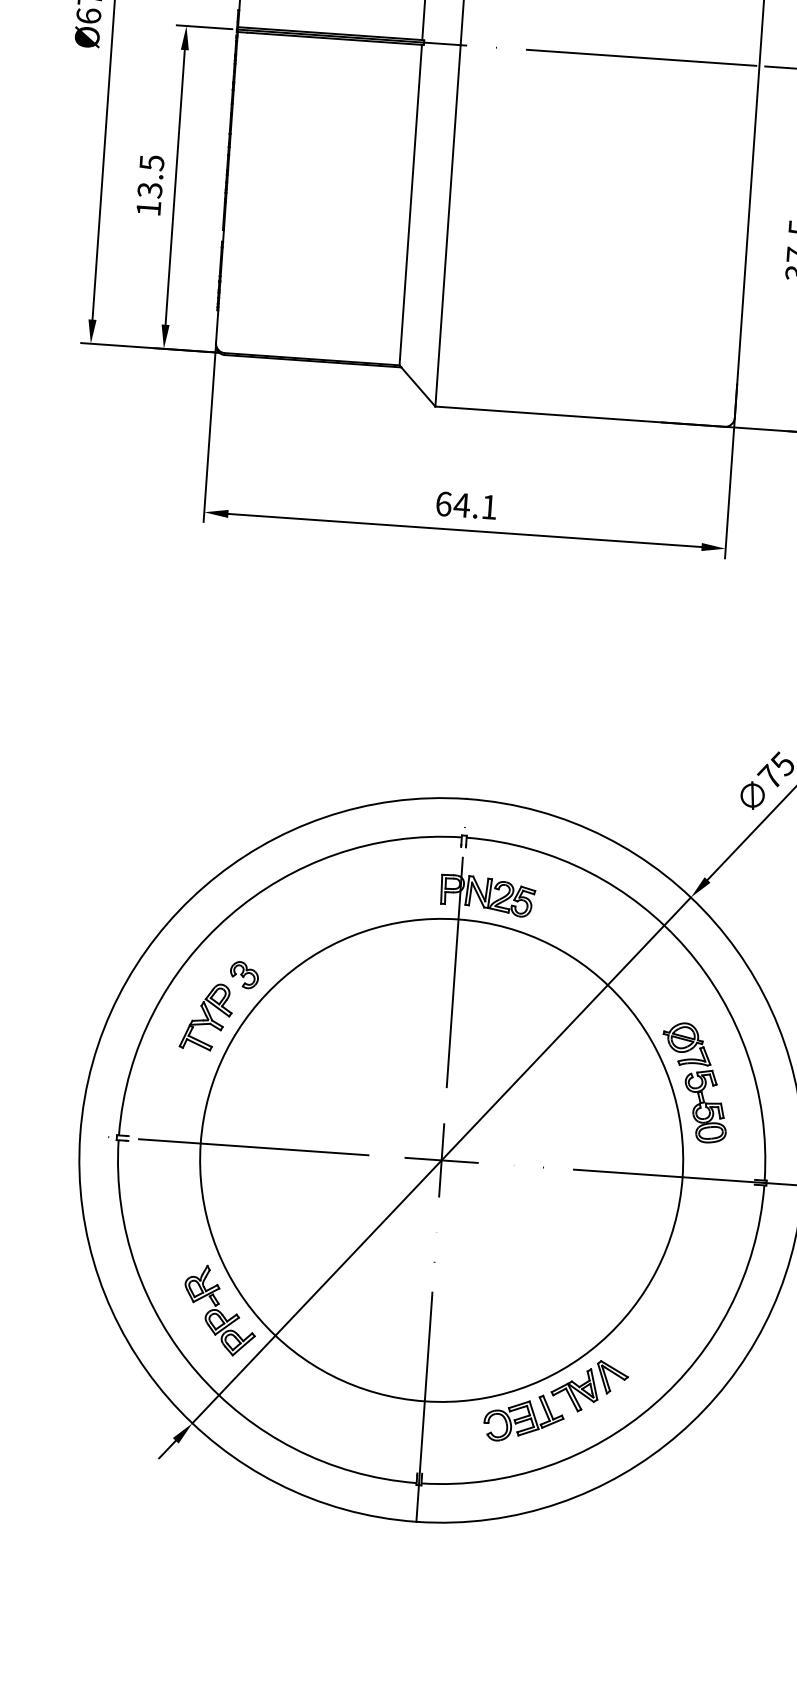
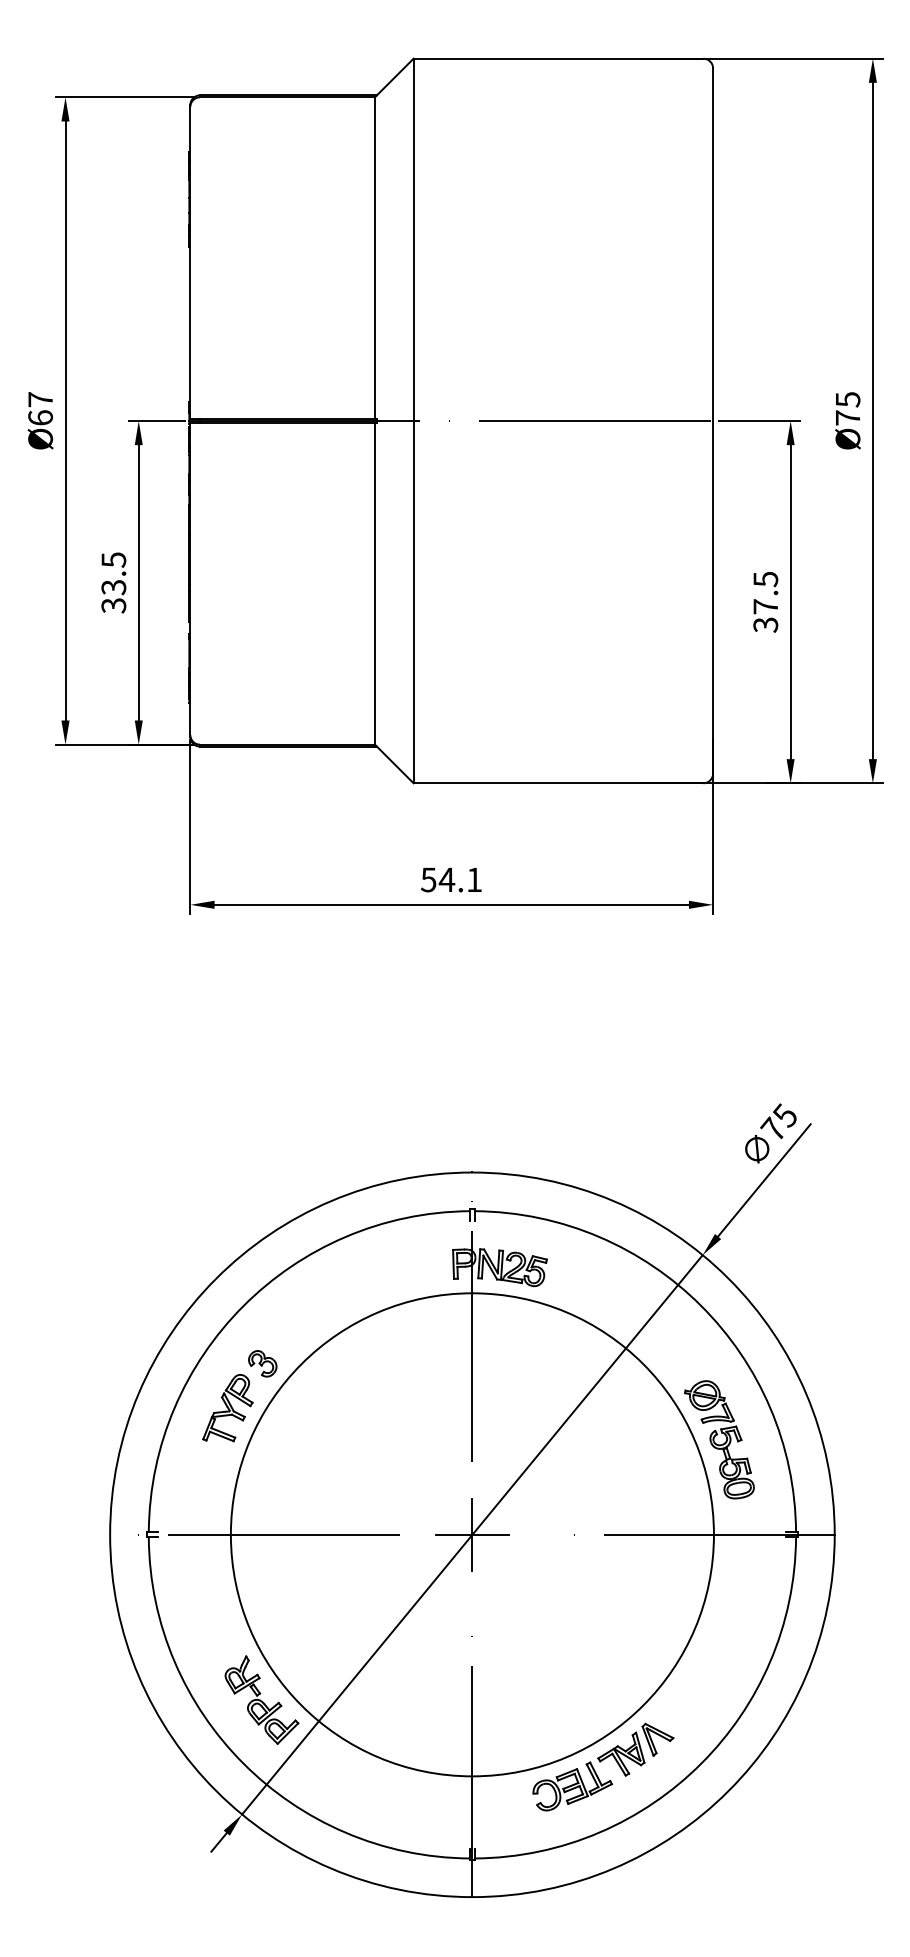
text: (148, 208) -> (113, 605), 13.5 -> 33.5
text: (443, 503) -> (428, 879), 64.1 -> 54.1

